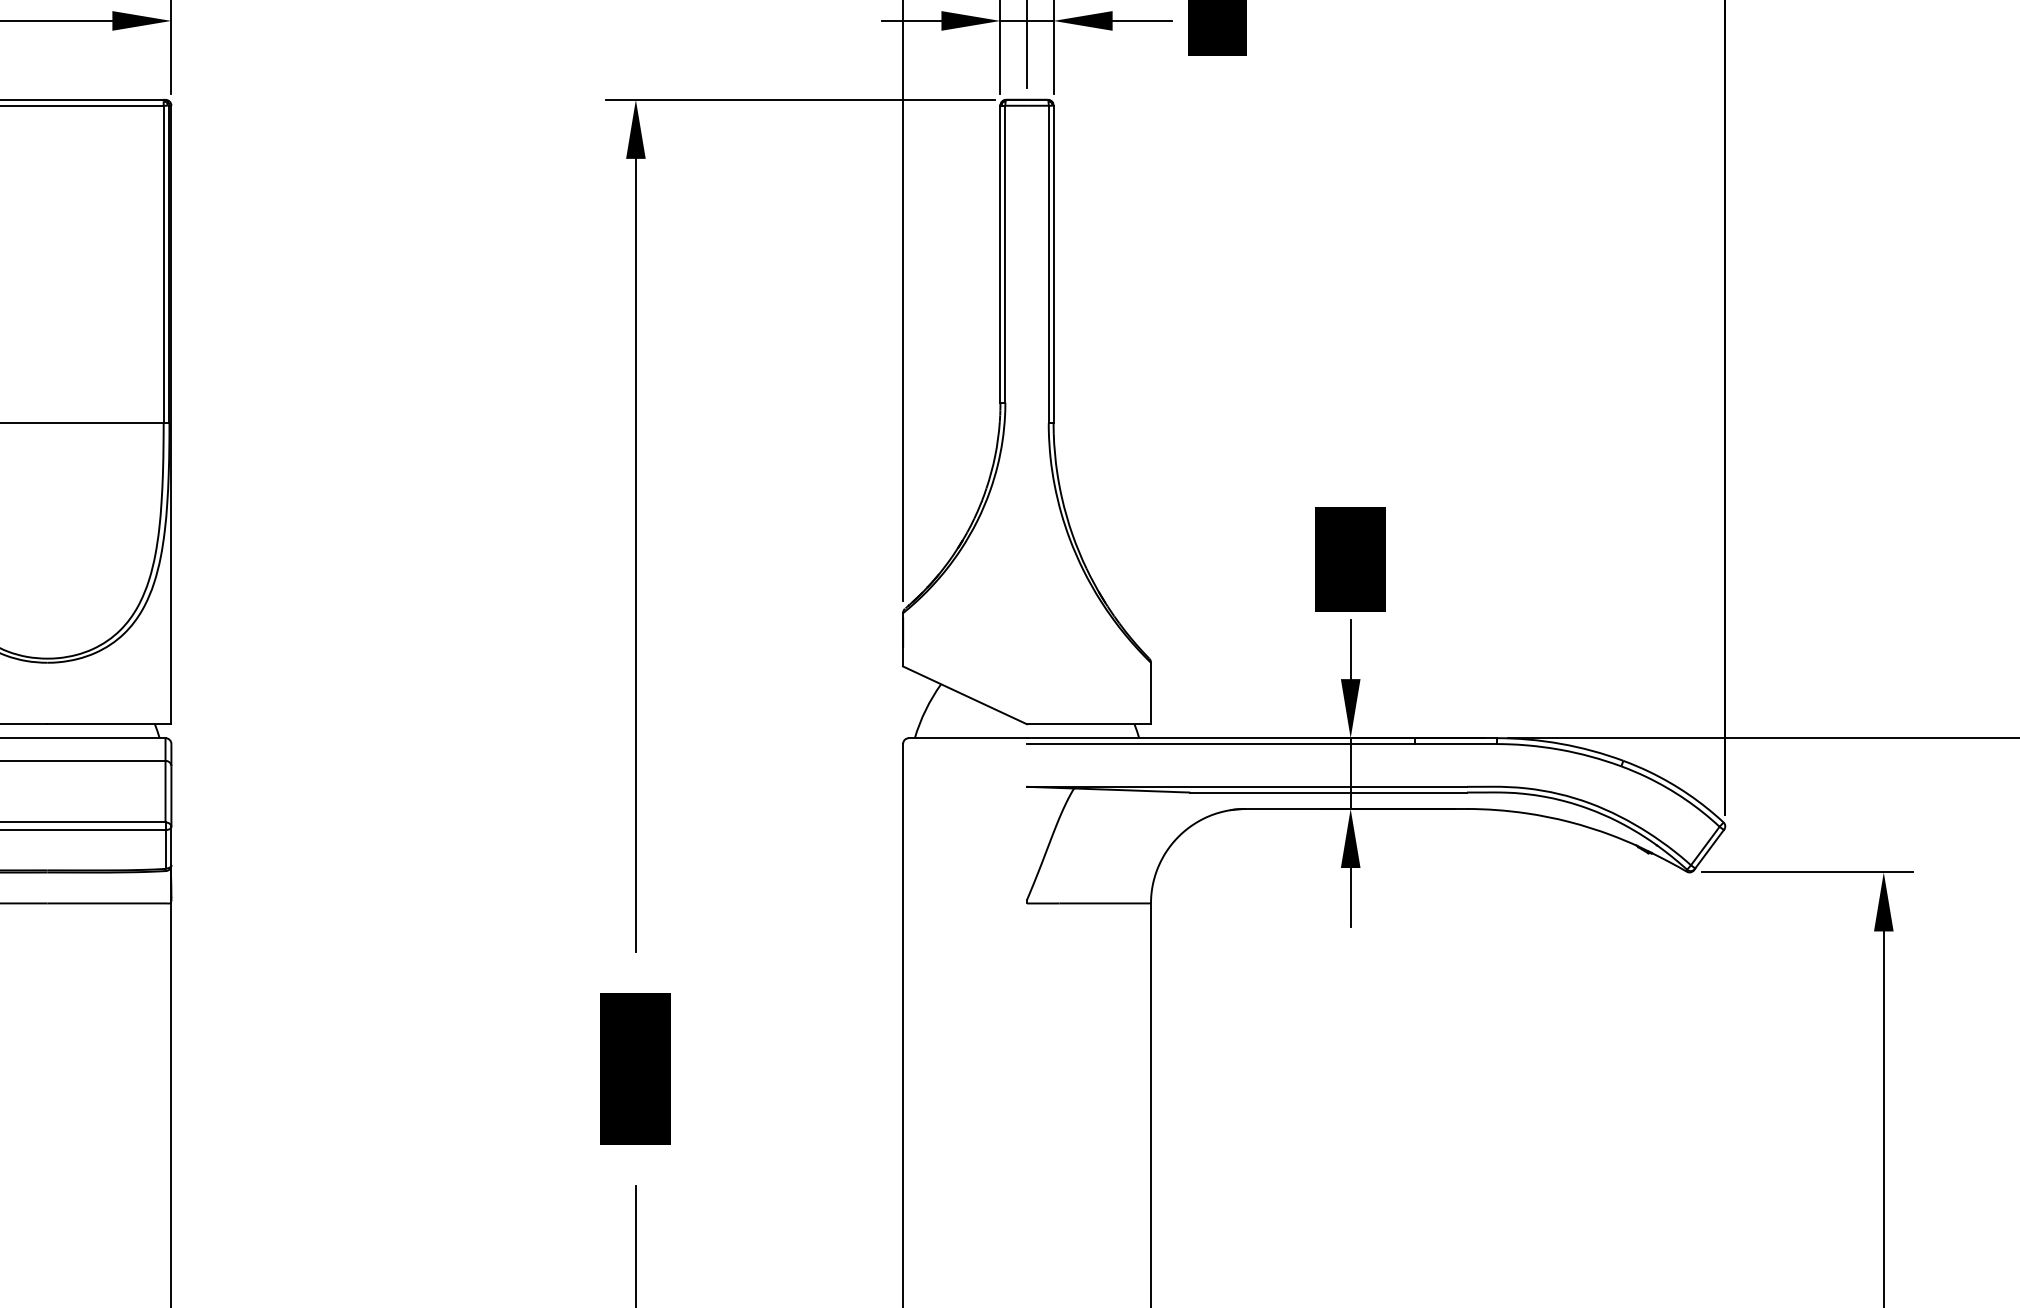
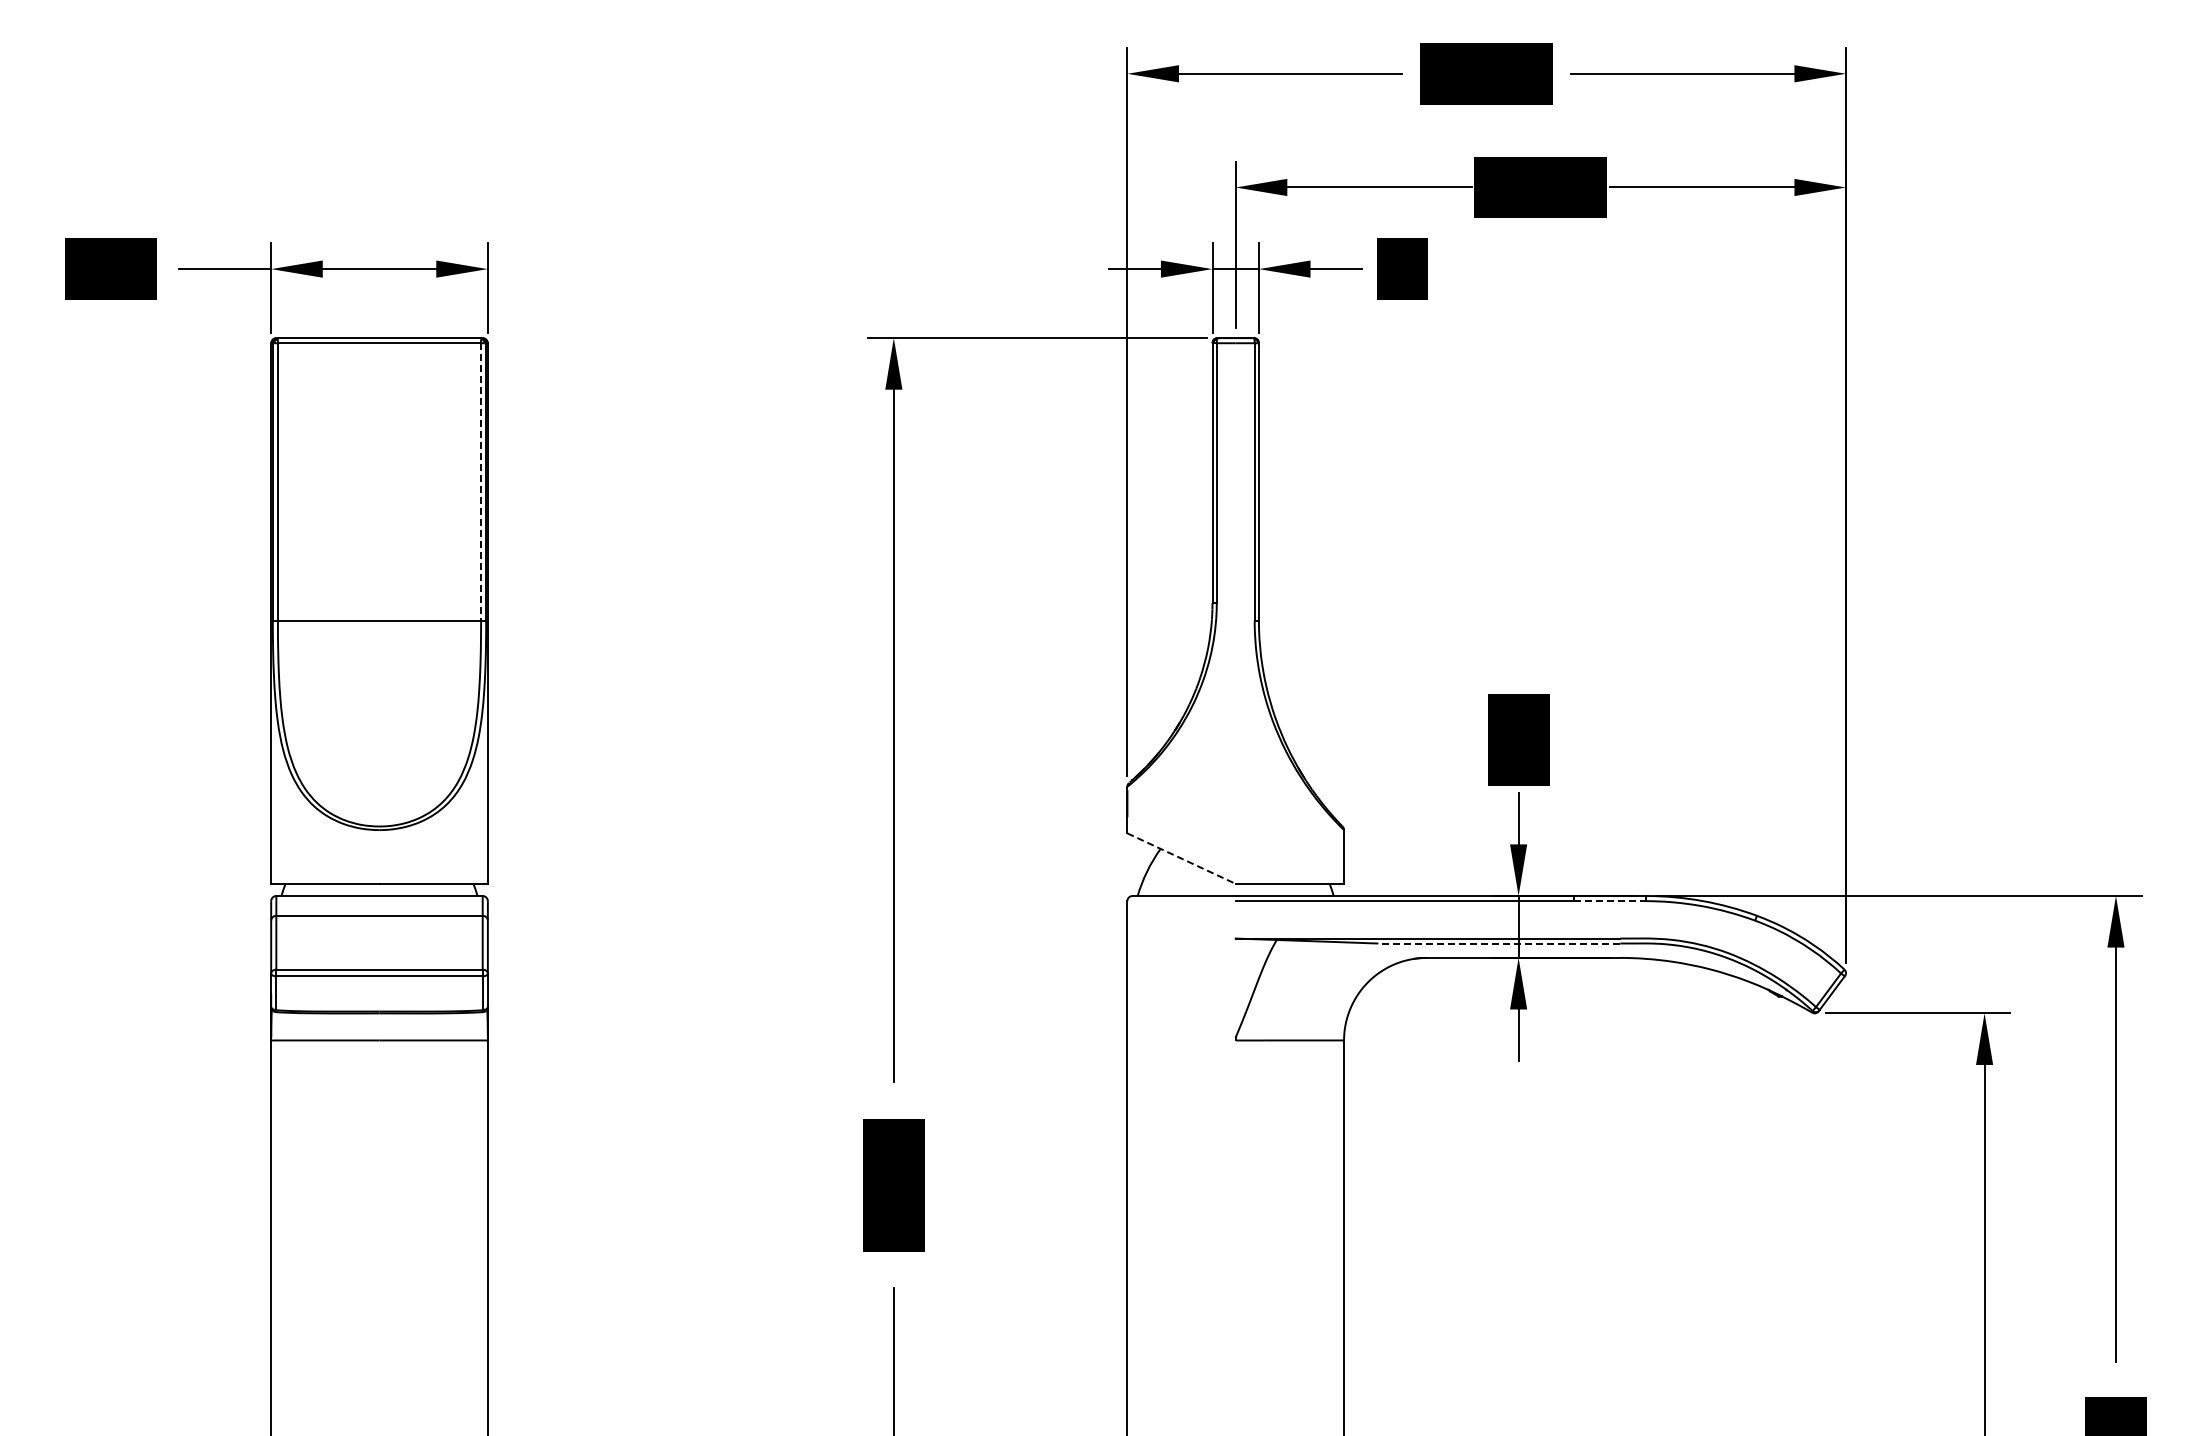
line: (164, 265) -> (481, 482), solid -> dashed
line: (965, 695) -> (1181, 858), solid -> dashed
line: (1455, 744) -> (1610, 901), solid -> dashed
line: (1328, 792) -> (1499, 943), solid -> dashed

